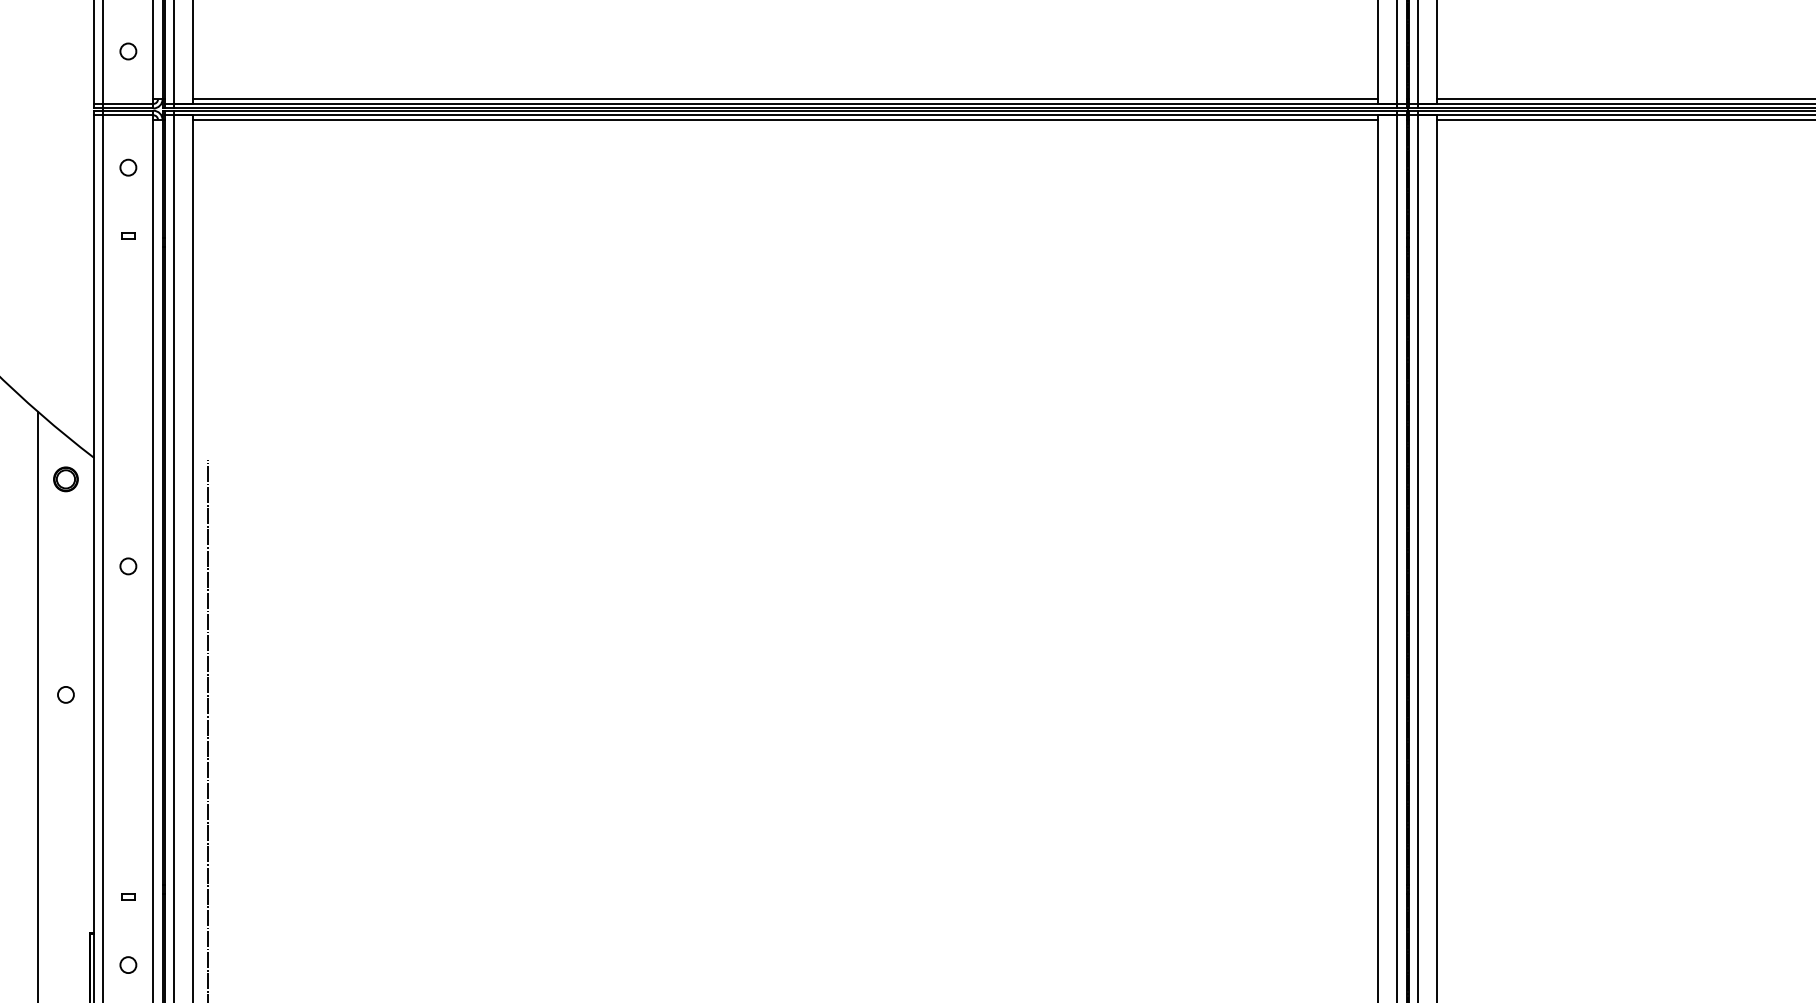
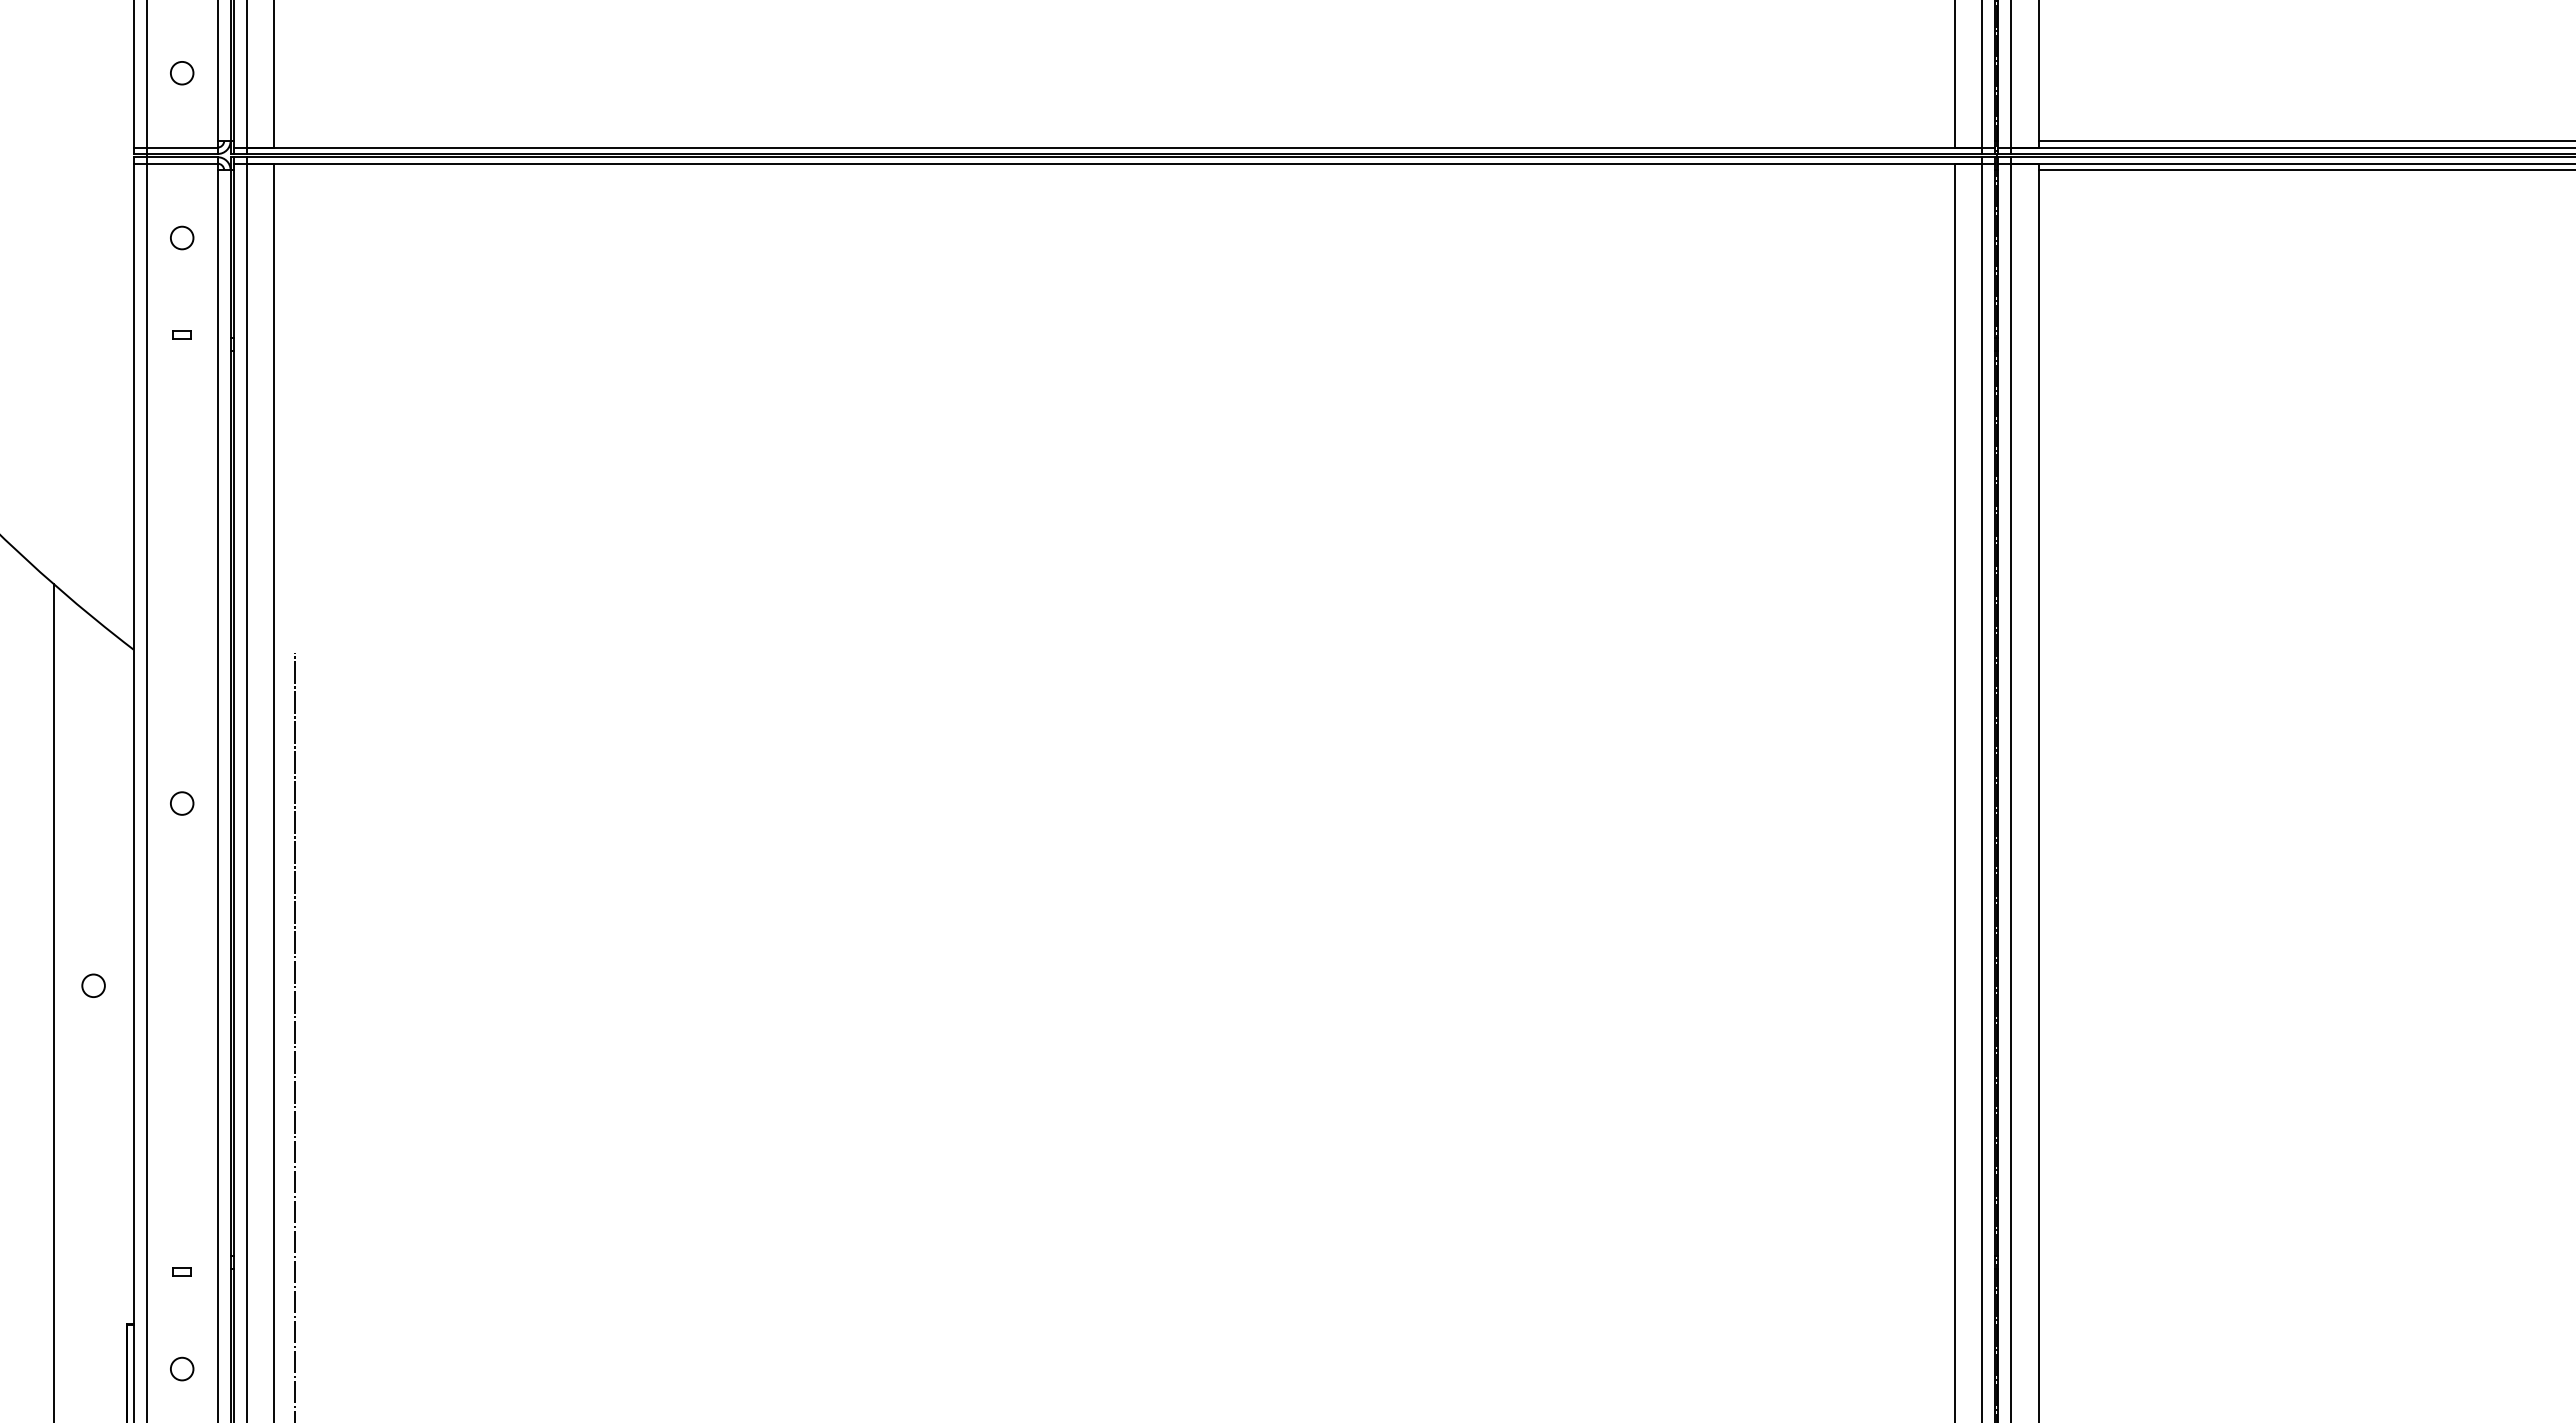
line: (785, 99) -> (1114, 141), removed
line: (785, 120) -> (1114, 170), removed
part: (65, 478) -> (93, 679), removed

